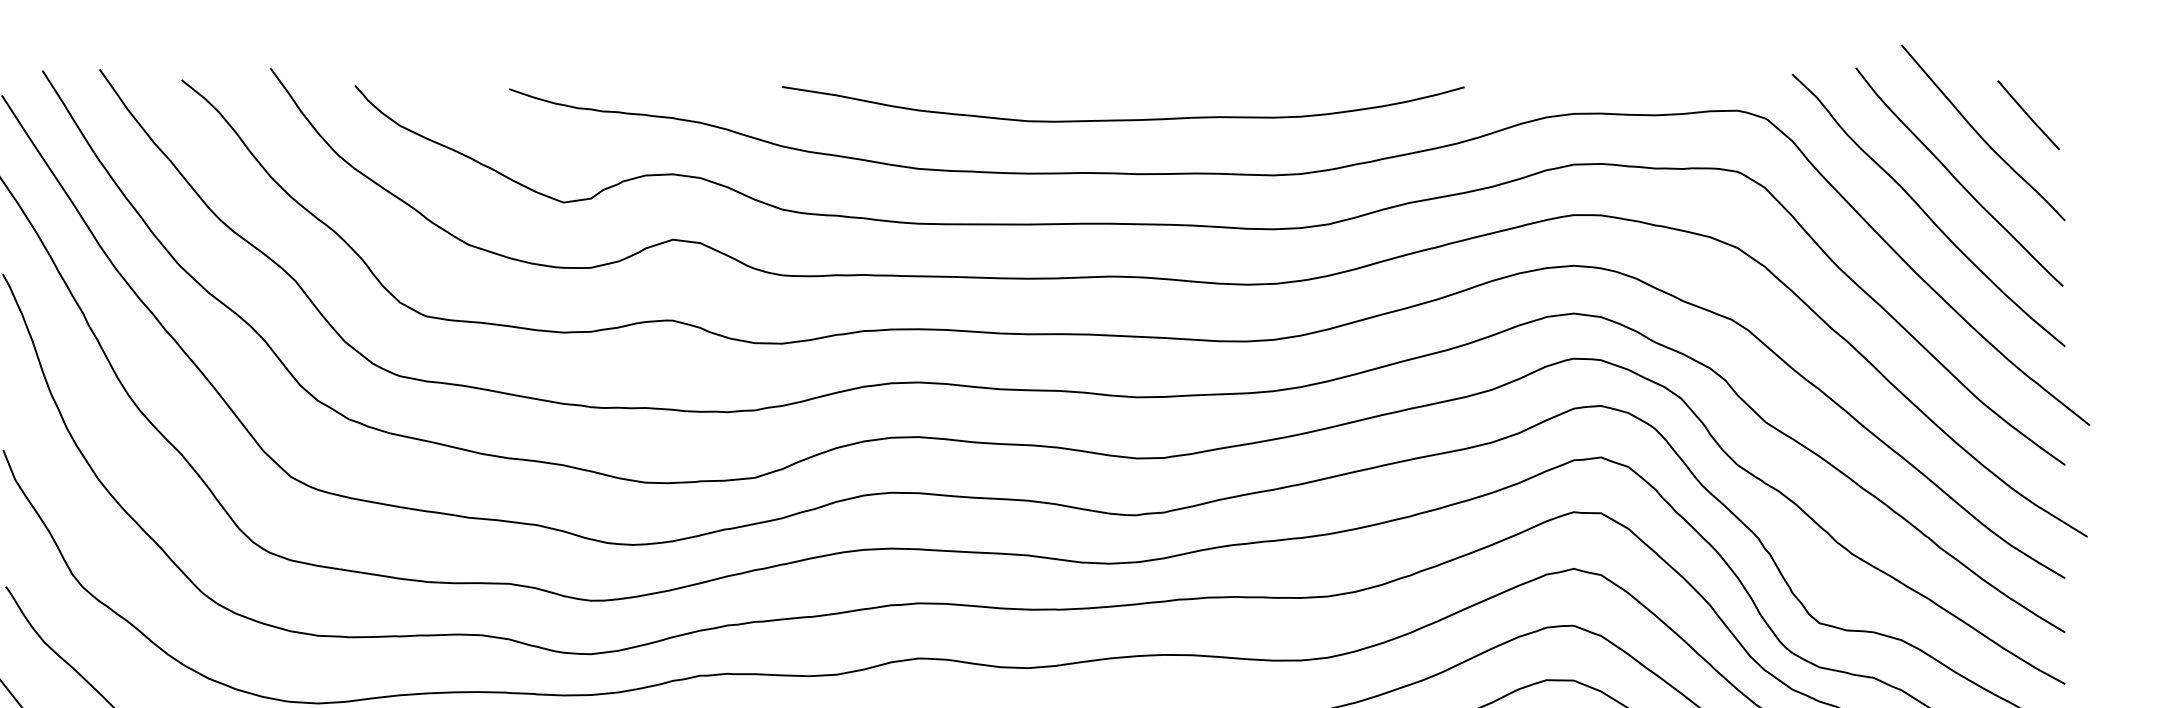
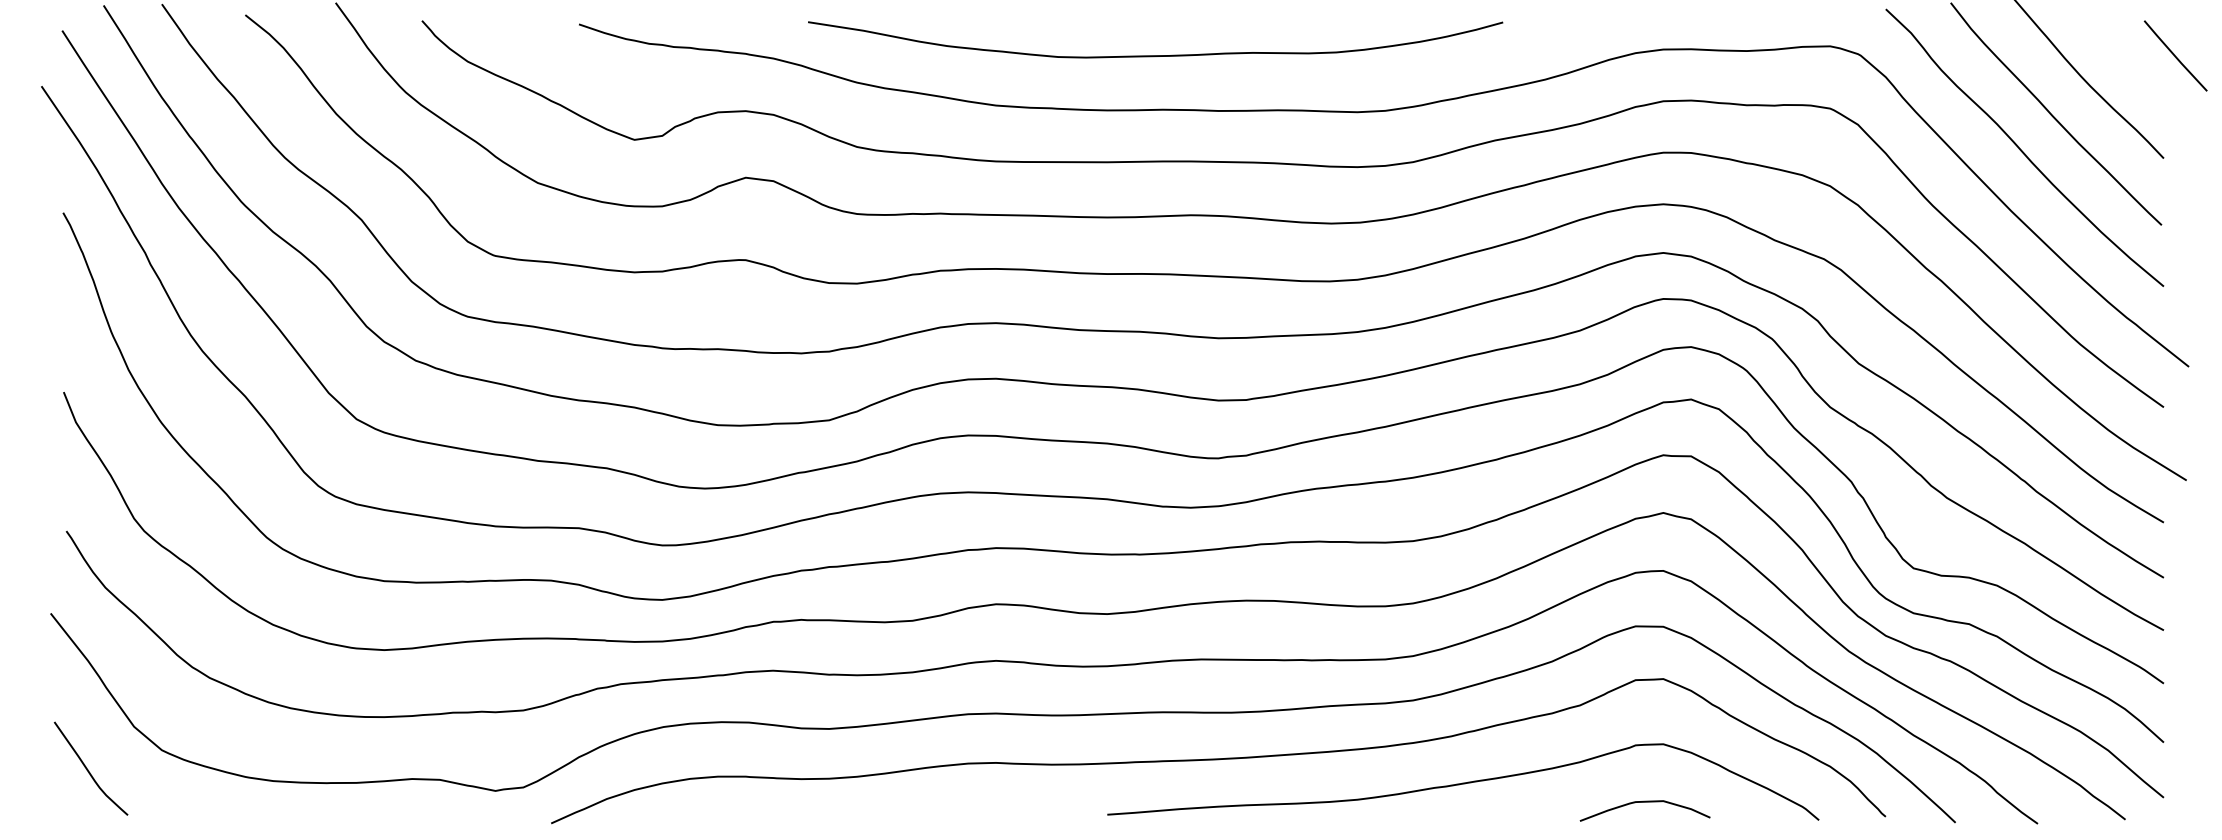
line: (2028, 114) -> (2175, 55), moved
curve: (1123, 119) -> (1155, 55), moved

